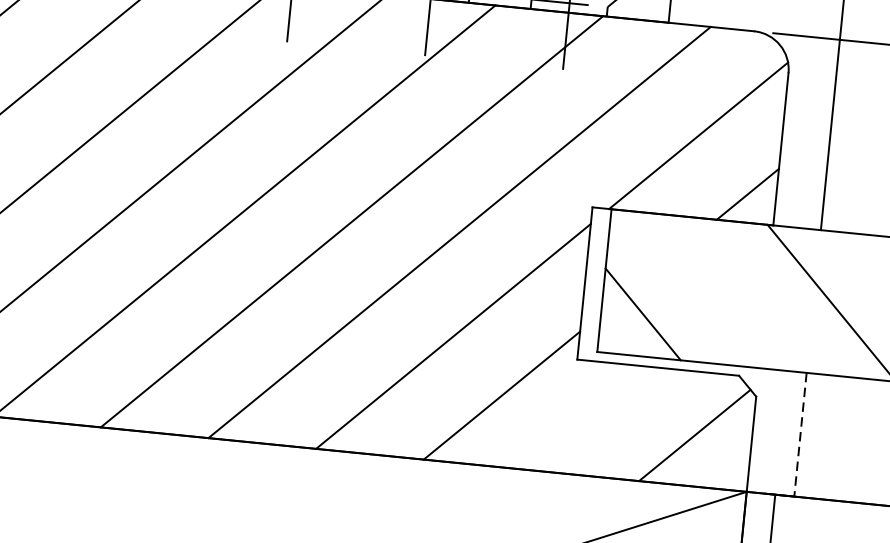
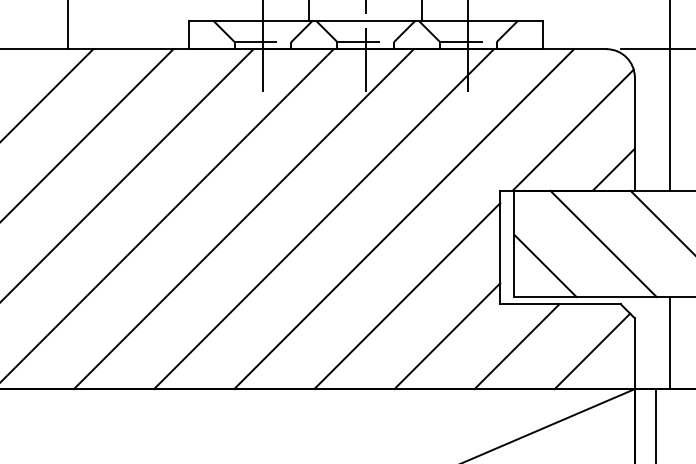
line: (724, 291) -> (603, 243), added
line: (593, 418) -> (516, 346), added
line: (800, 435) -> (670, 343), dashed -> solid

